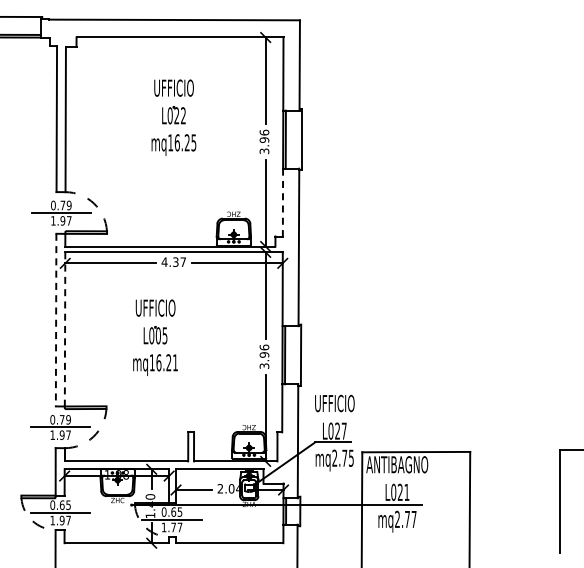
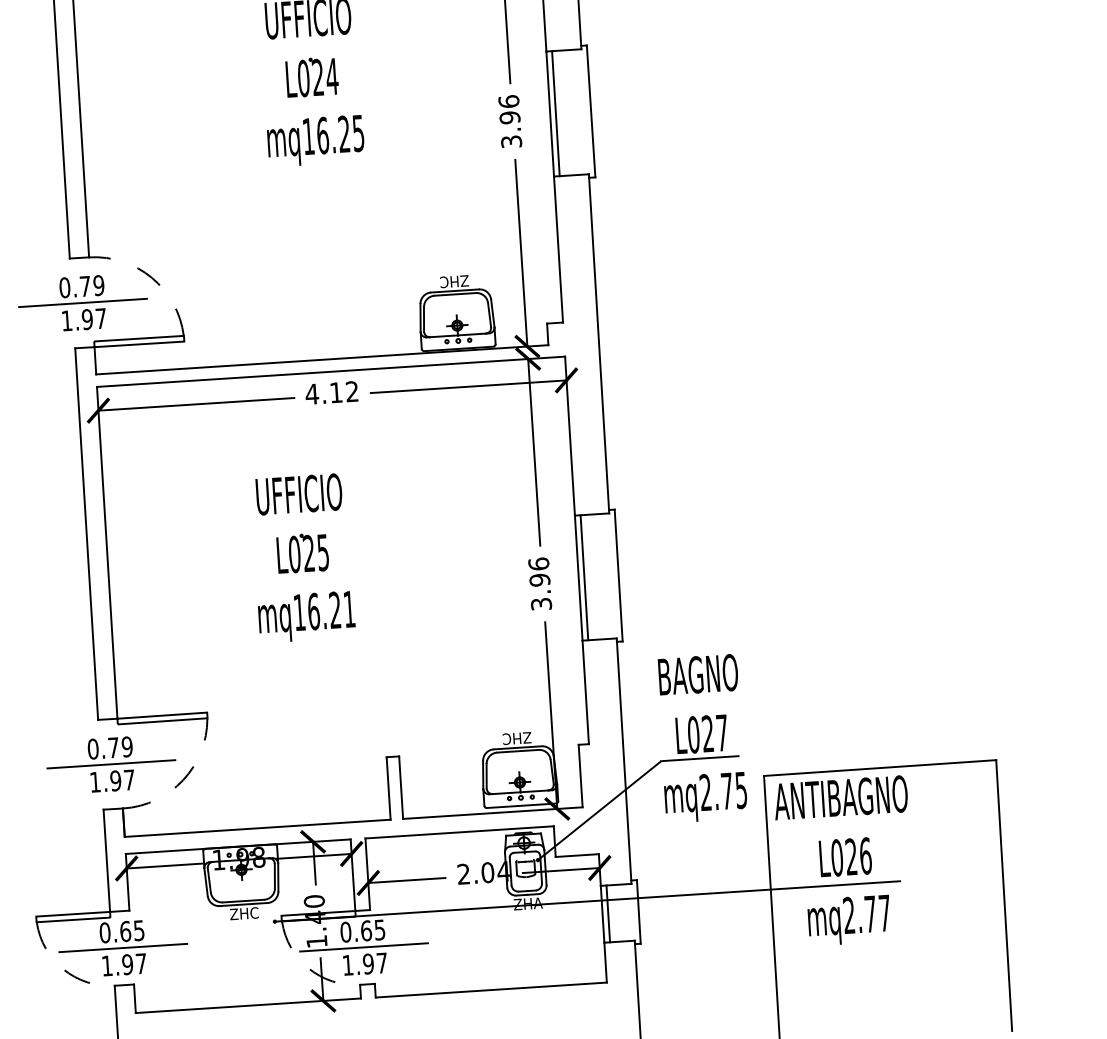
text: (183, 115) -> (332, 75), L022 -> L024
line: (282, 202) -> (557, 249), dashed -> solid
text: (179, 261) -> (344, 390), 4.37 -> 4.12
line: (56, 320) -> (87, 534), dashed -> solid
line: (65, 329) -> (108, 552), dashed -> solid
text: (157, 335) -> (306, 553), L005 -> L025
text: (334, 403) -> (697, 674), UFFICIO -> BAGNO
text: (406, 492) -> (864, 856), L021 -> L026
text: (173, 527) -> (368, 964), 1.77 -> 1.97

